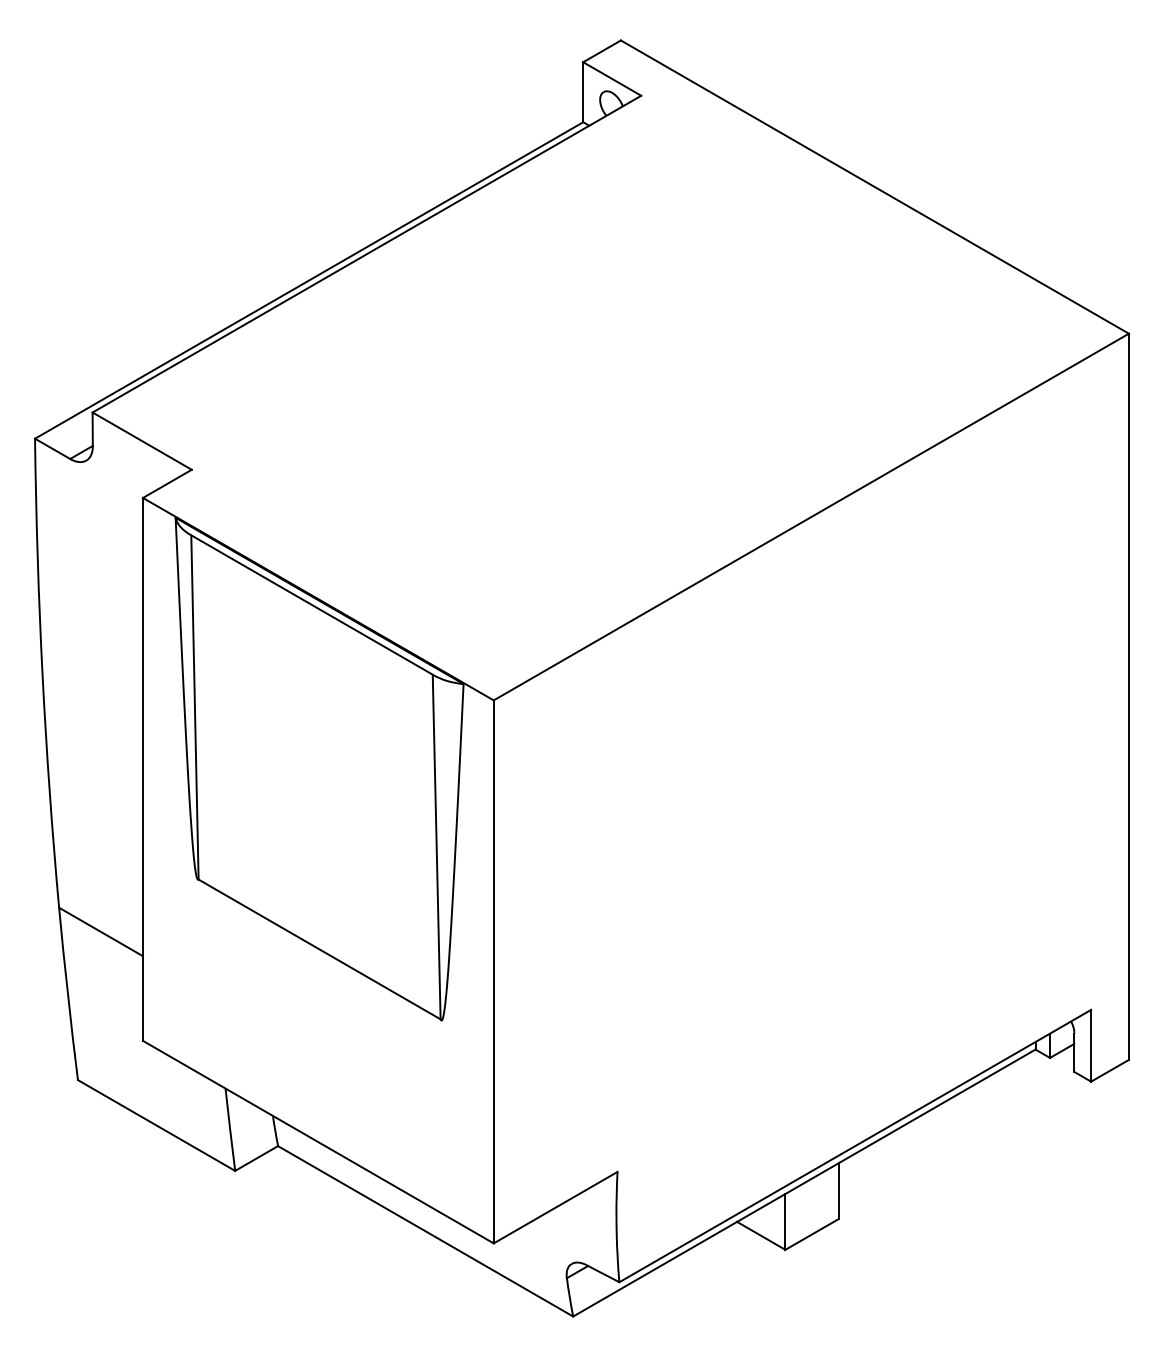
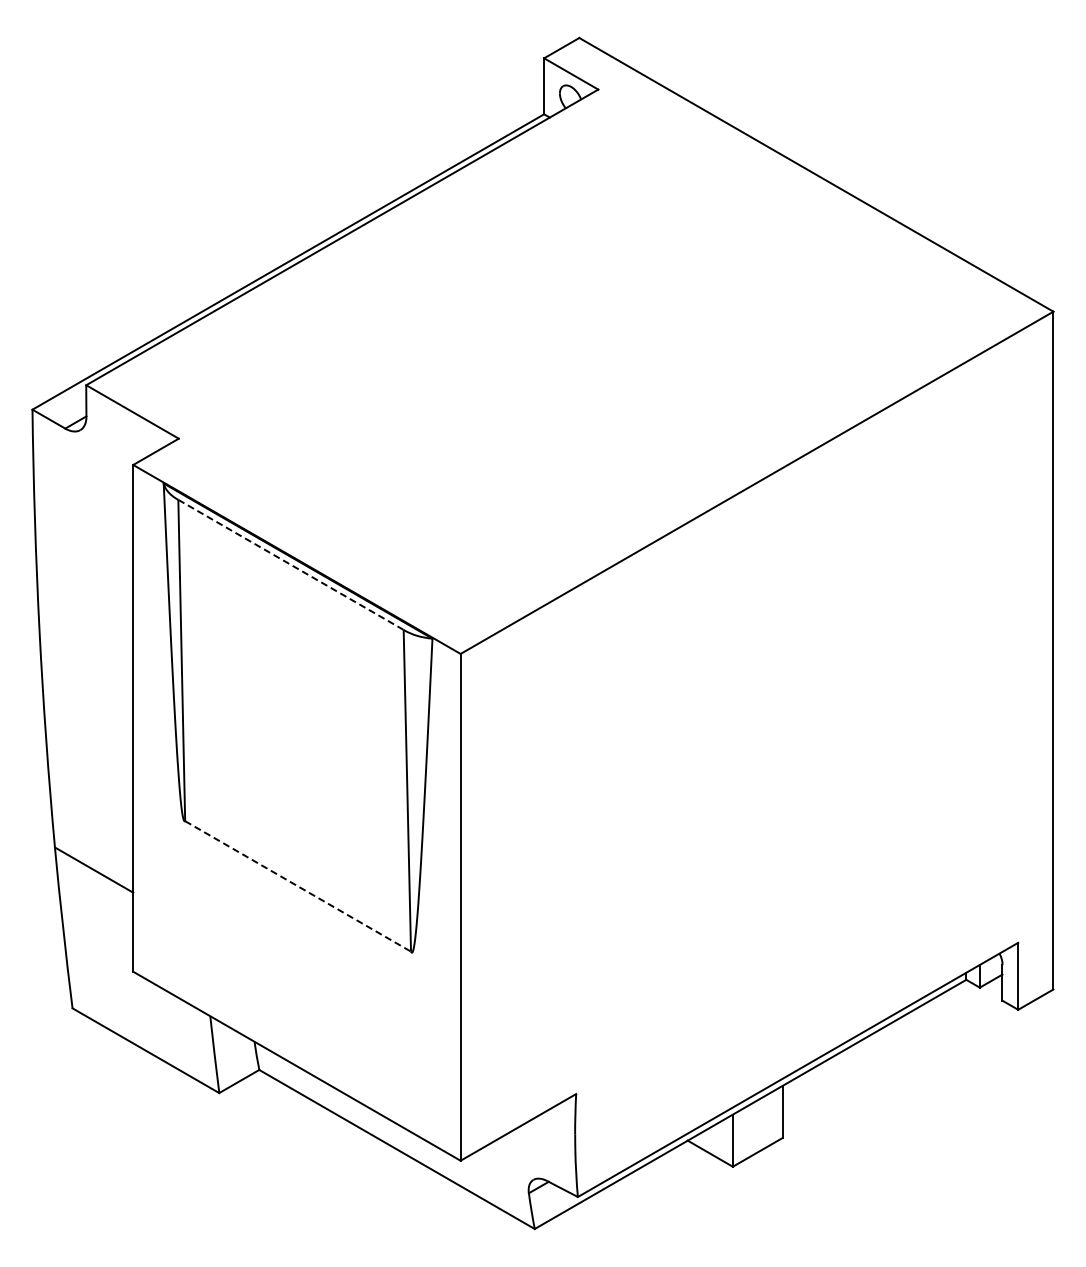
line: (312, 605) -> (291, 565), solid -> dashed
line: (320, 949) -> (298, 886), solid -> dashed

